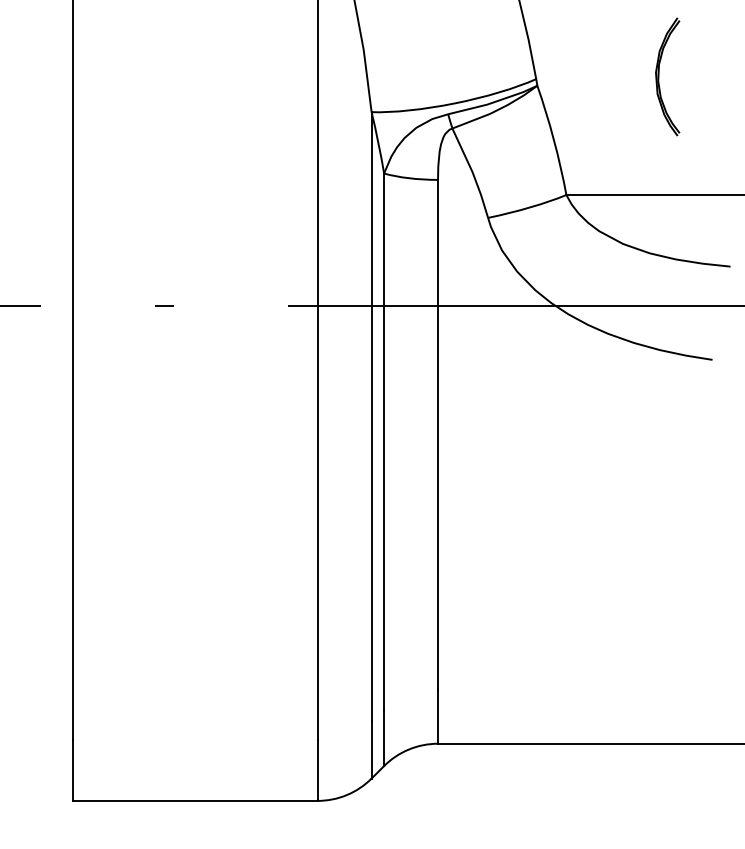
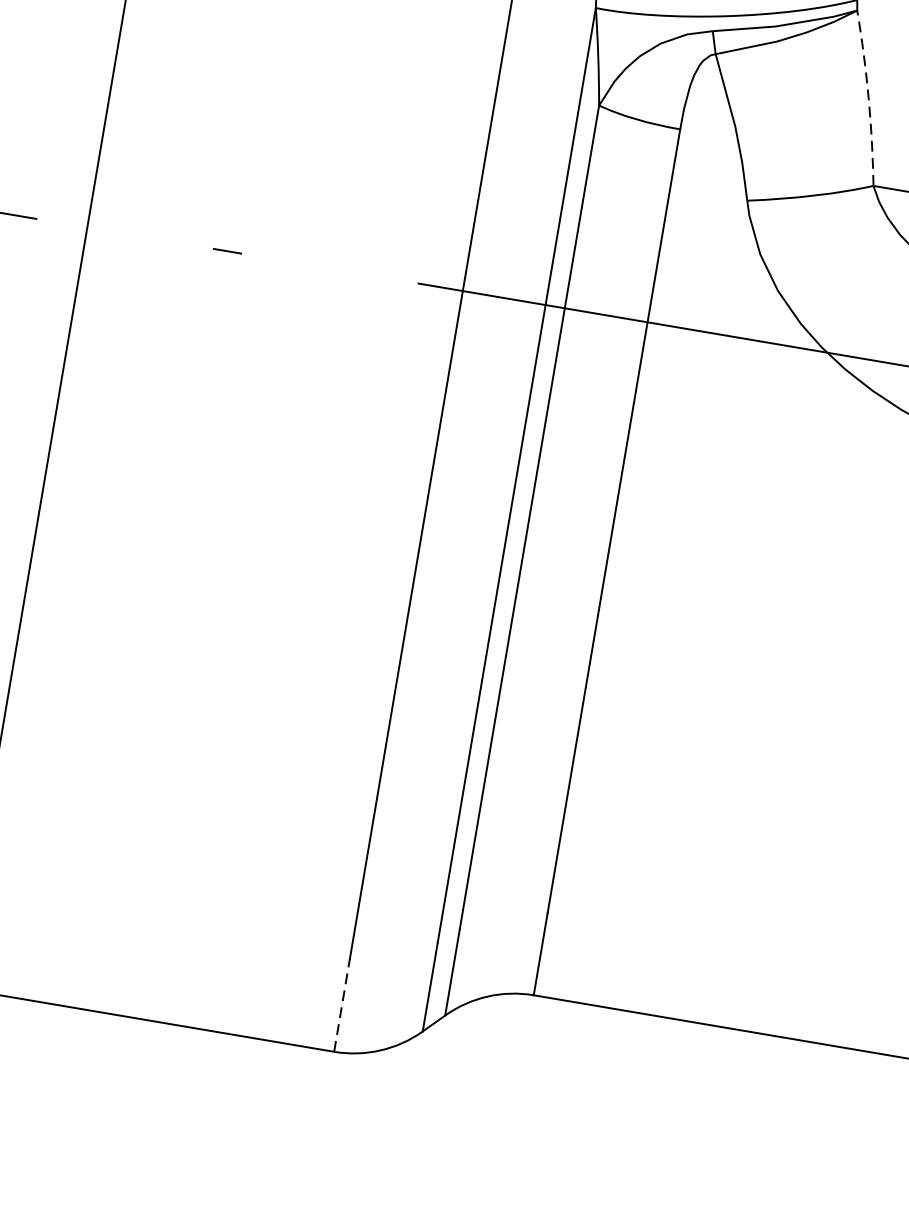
arc: (553, 139) -> (868, 97), solid -> dashed
line: (317, 770) -> (341, 1005), solid -> dashed

